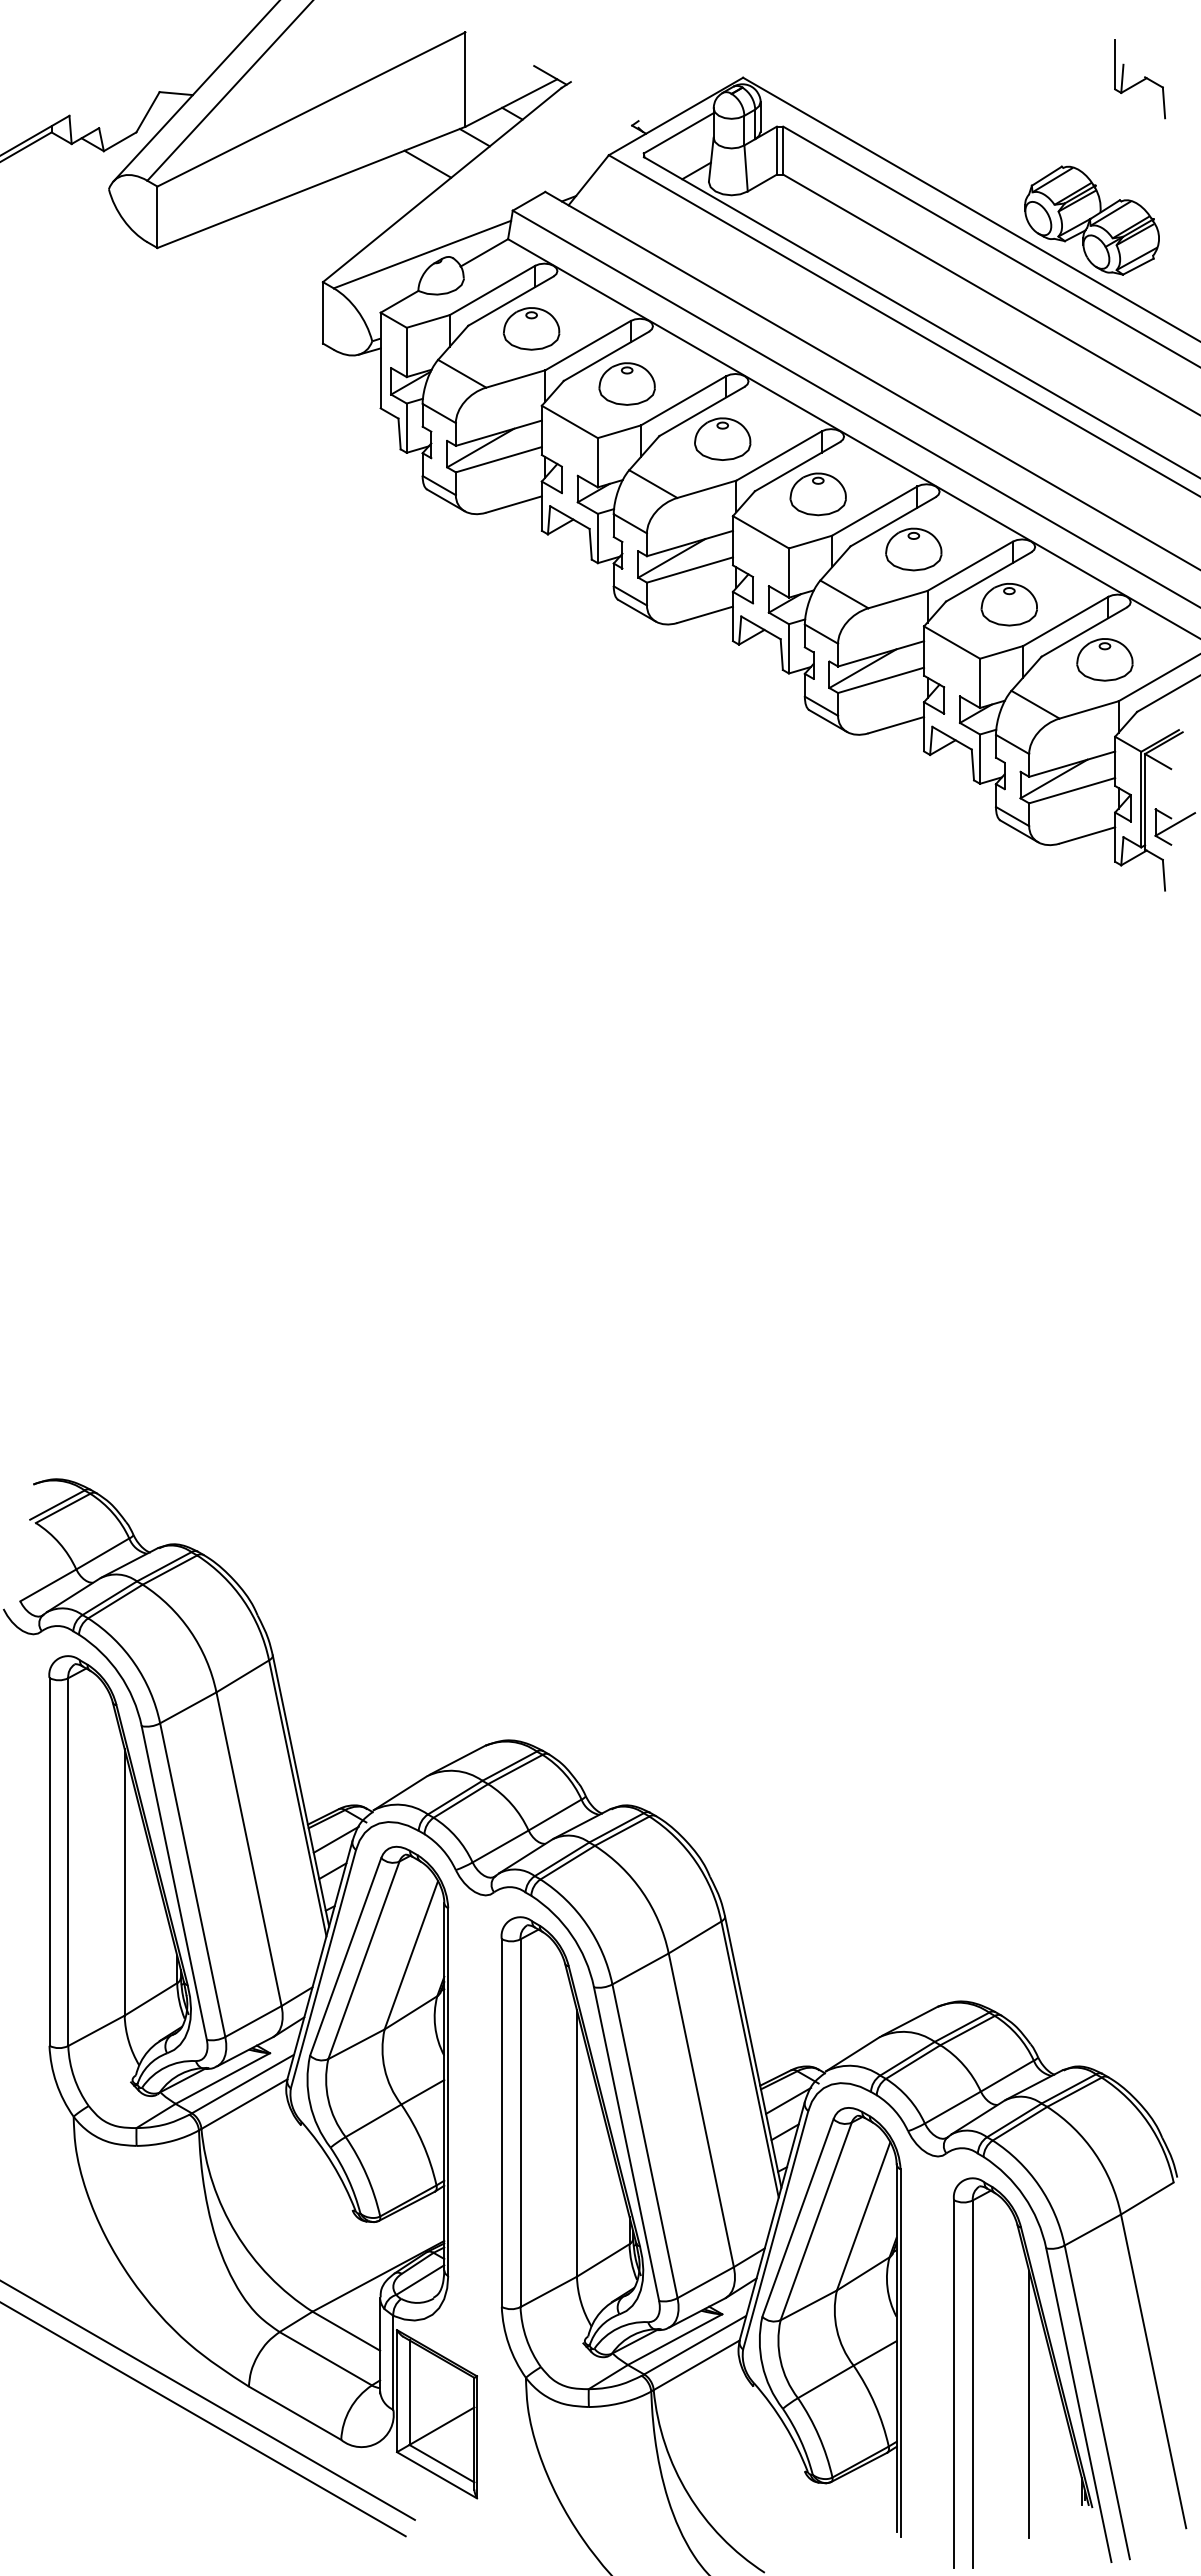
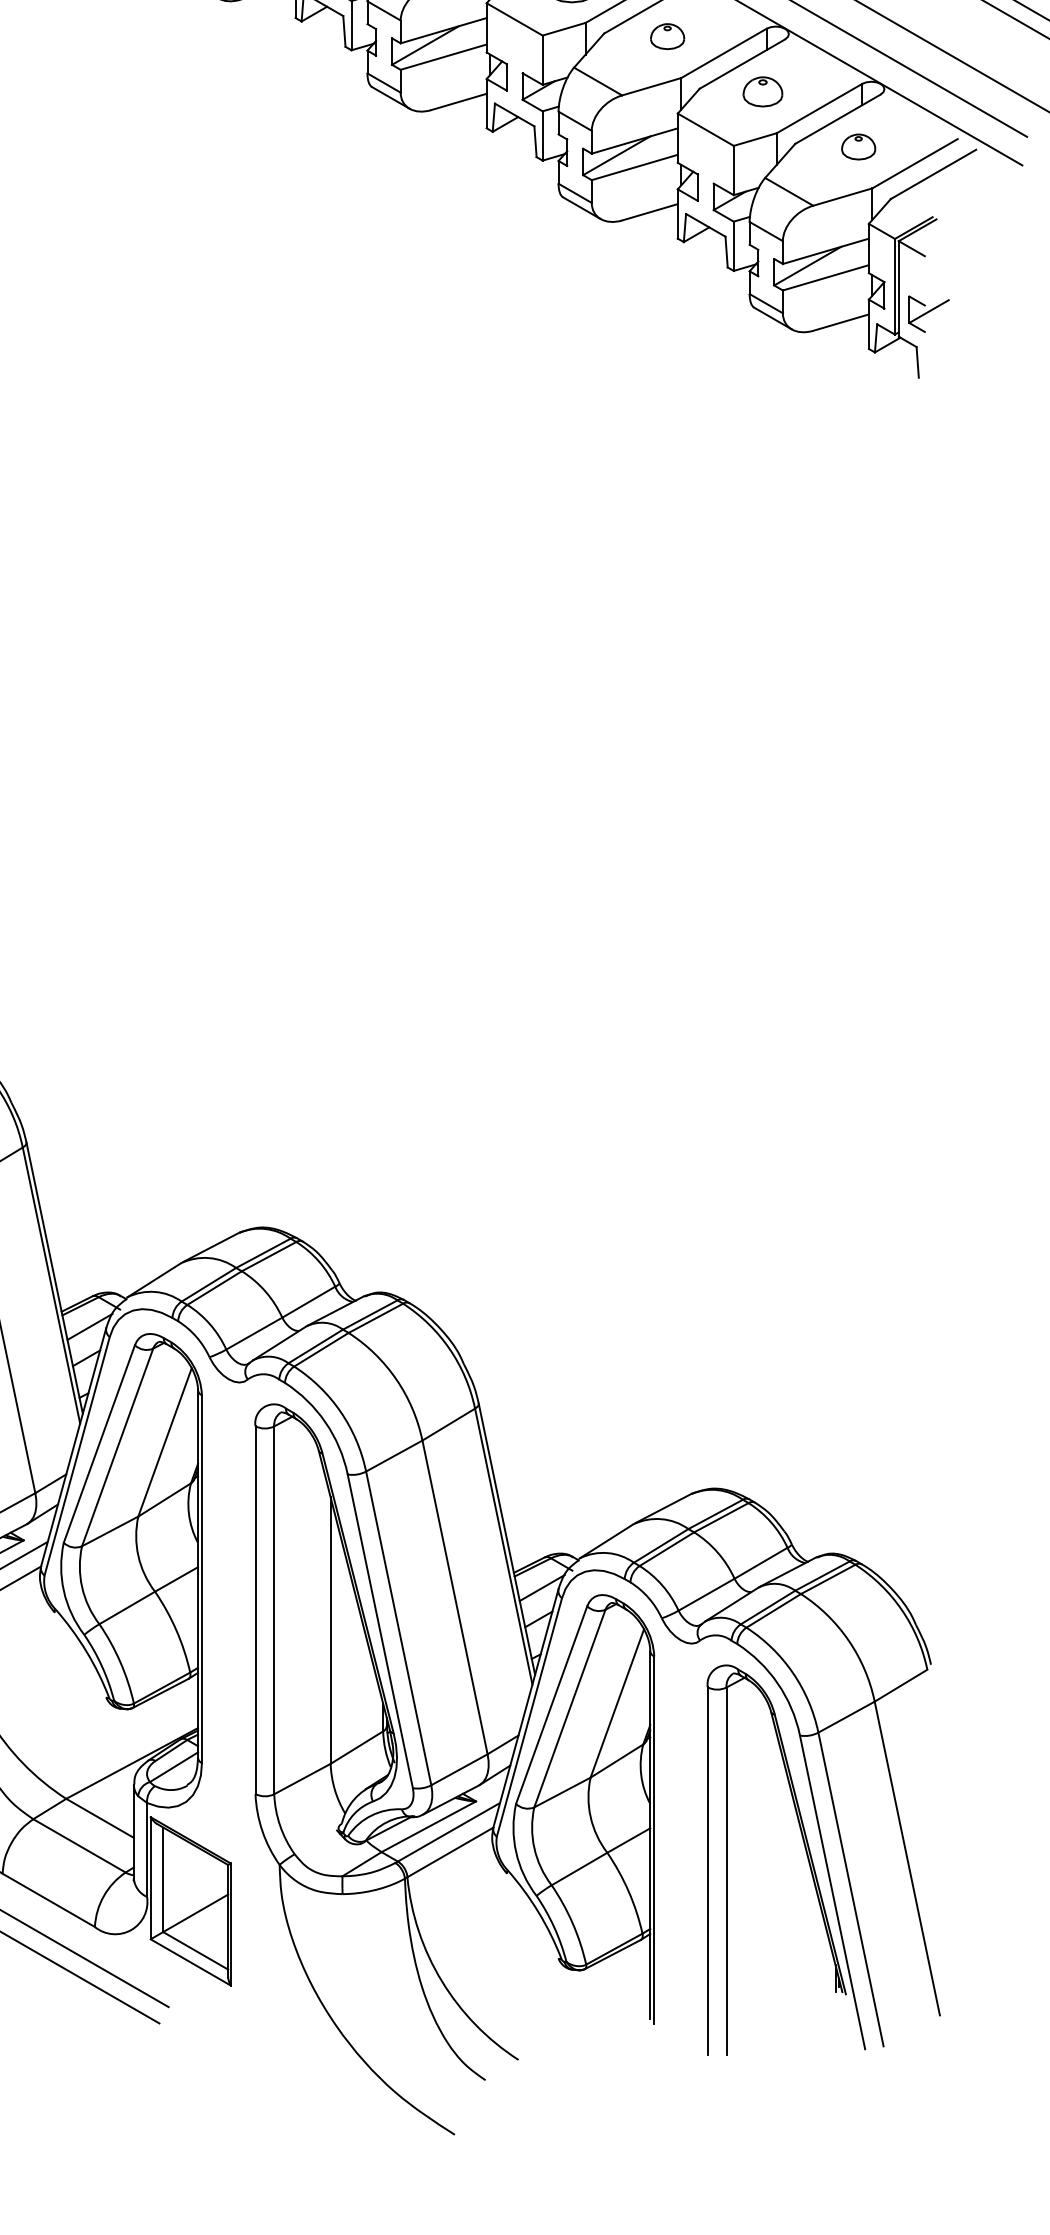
part: (913, 549) -> (667, 36), size x0.6
part: (1008, 604) -> (762, 91), size x0.7
part: (1104, 659) -> (858, 146), size x0.6
line: (1029, 2404) -> (783, 1891), removed

